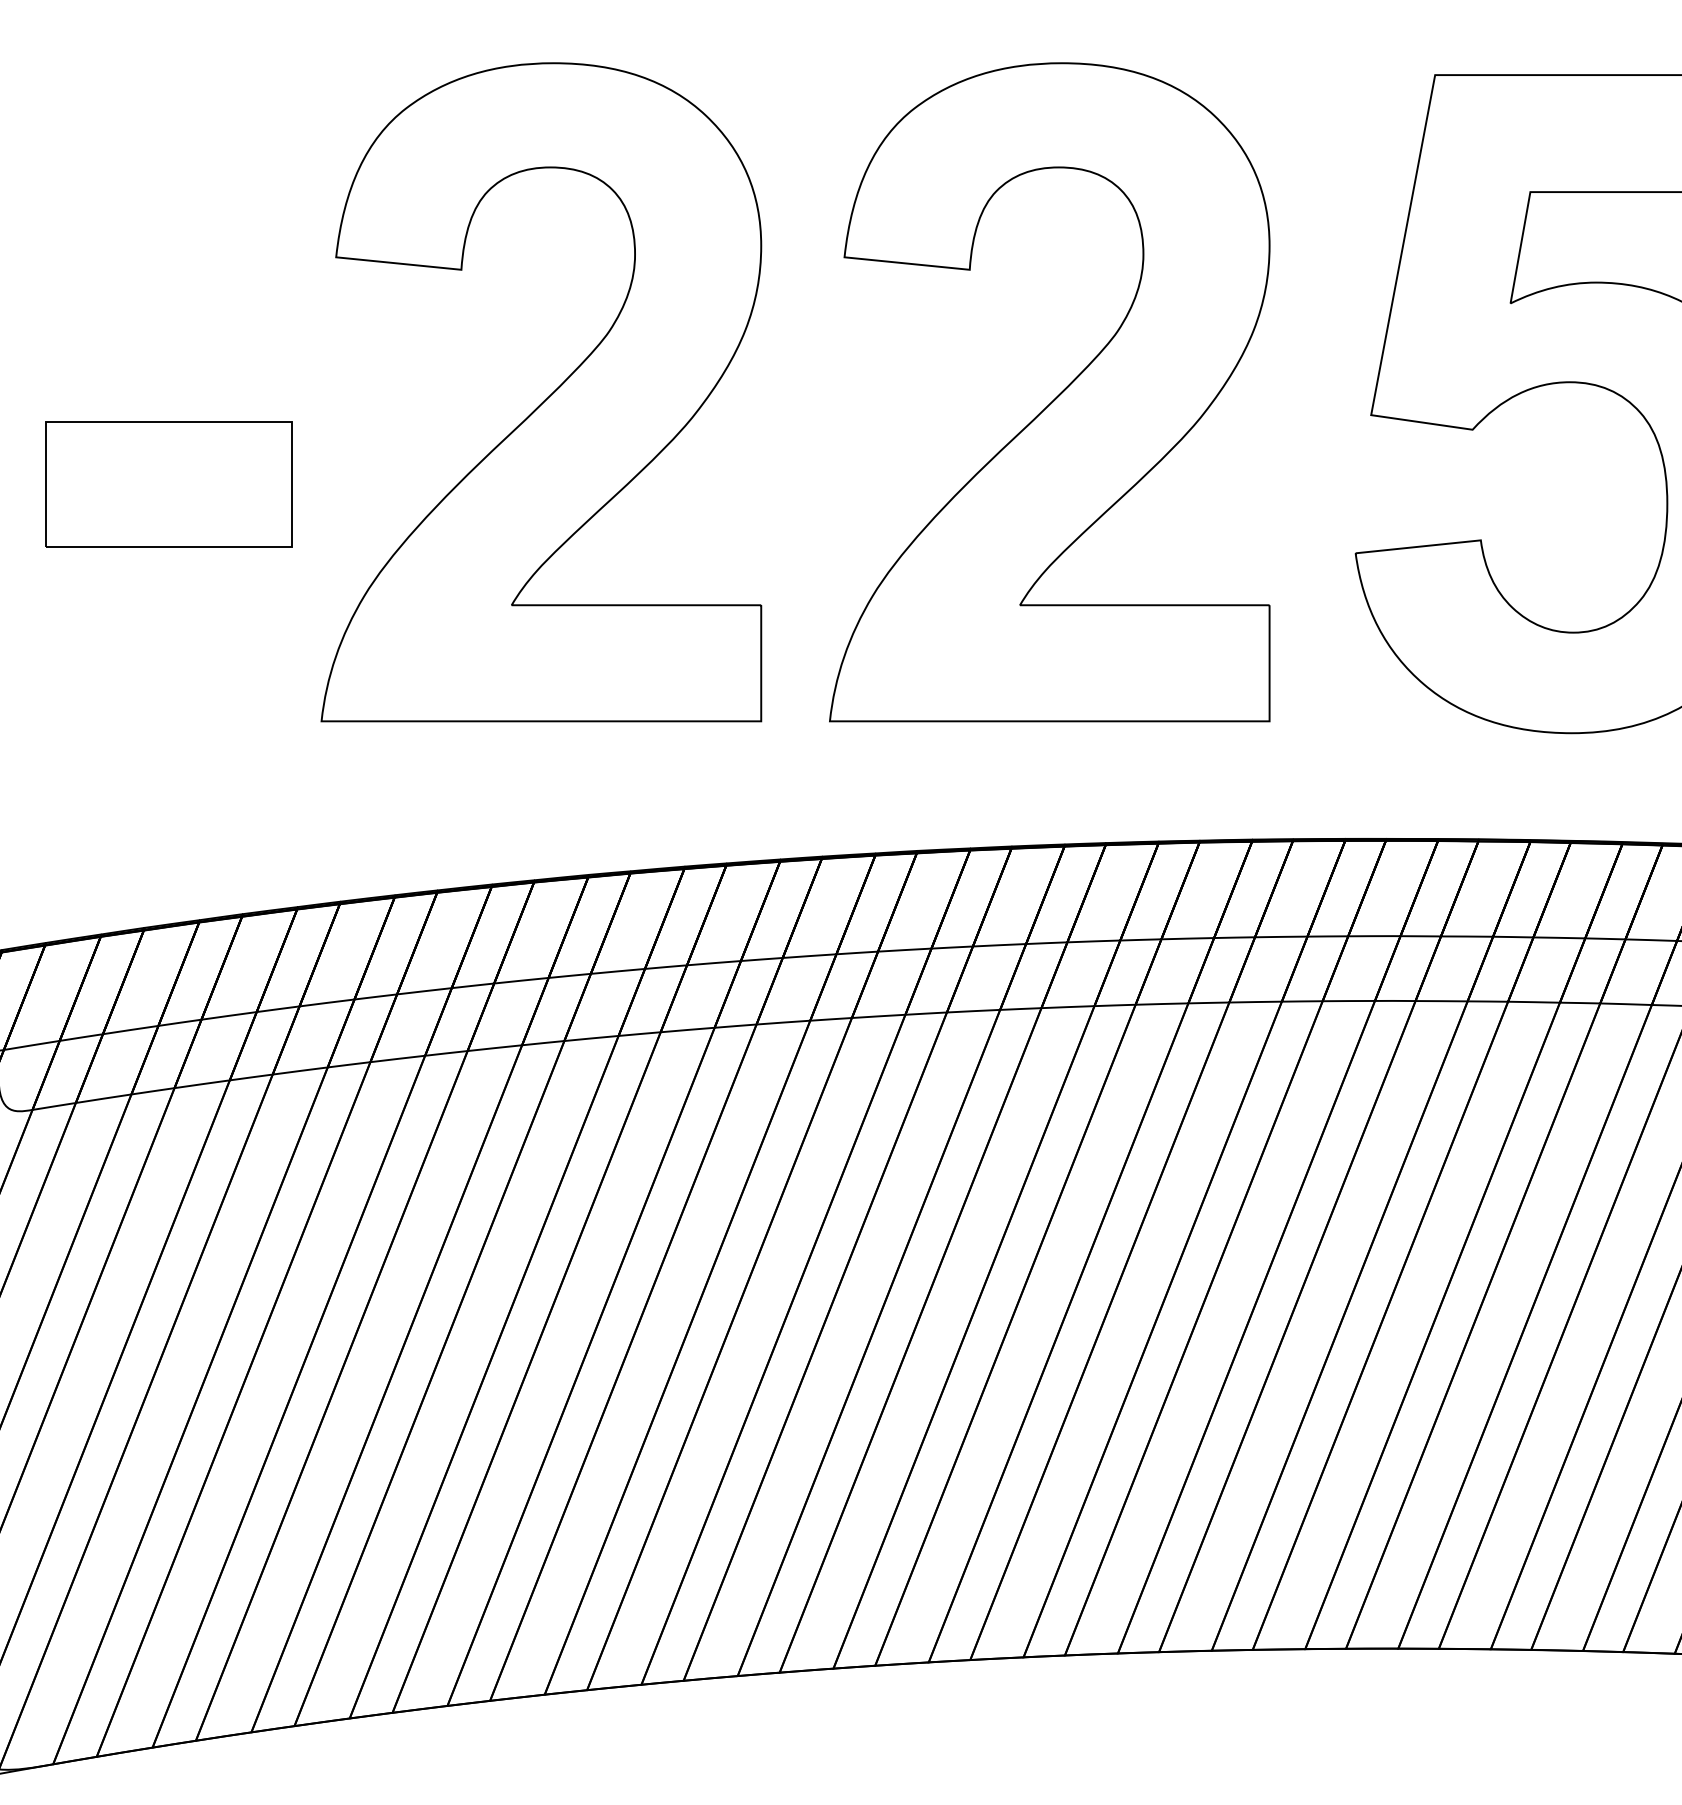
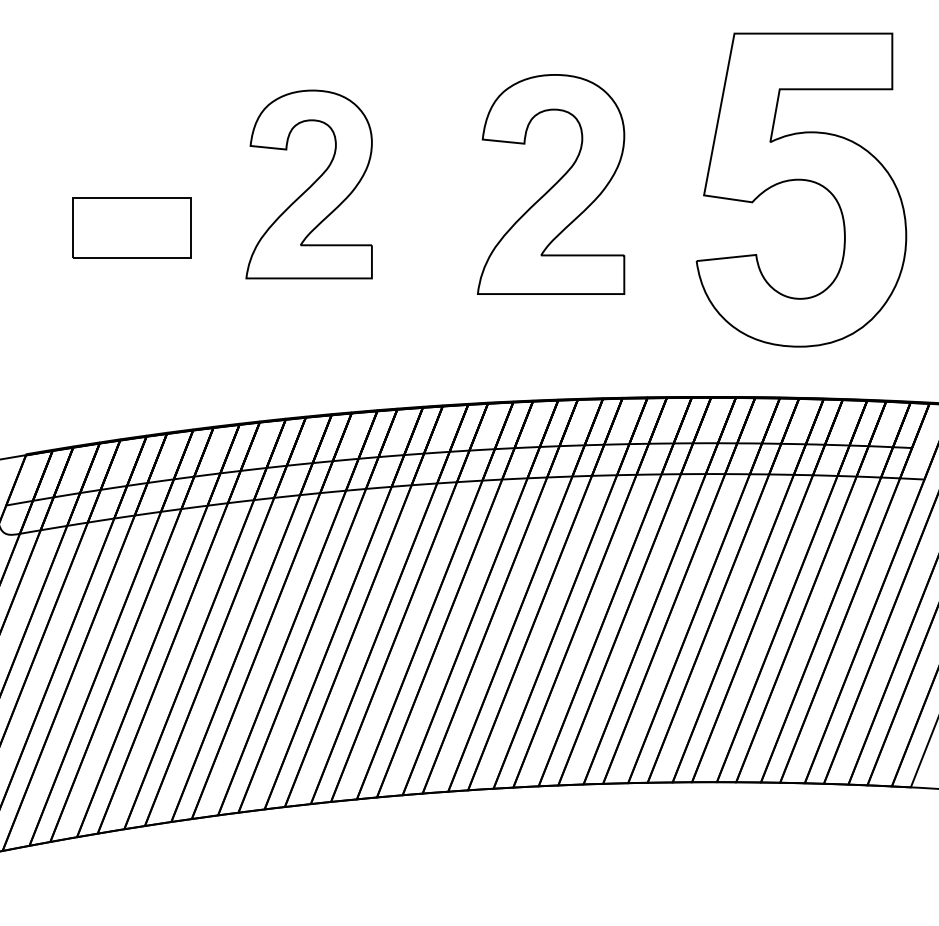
part: (539, 392) -> (308, 184), size x0.6
part: (1048, 392) -> (550, 184), size x0.7

